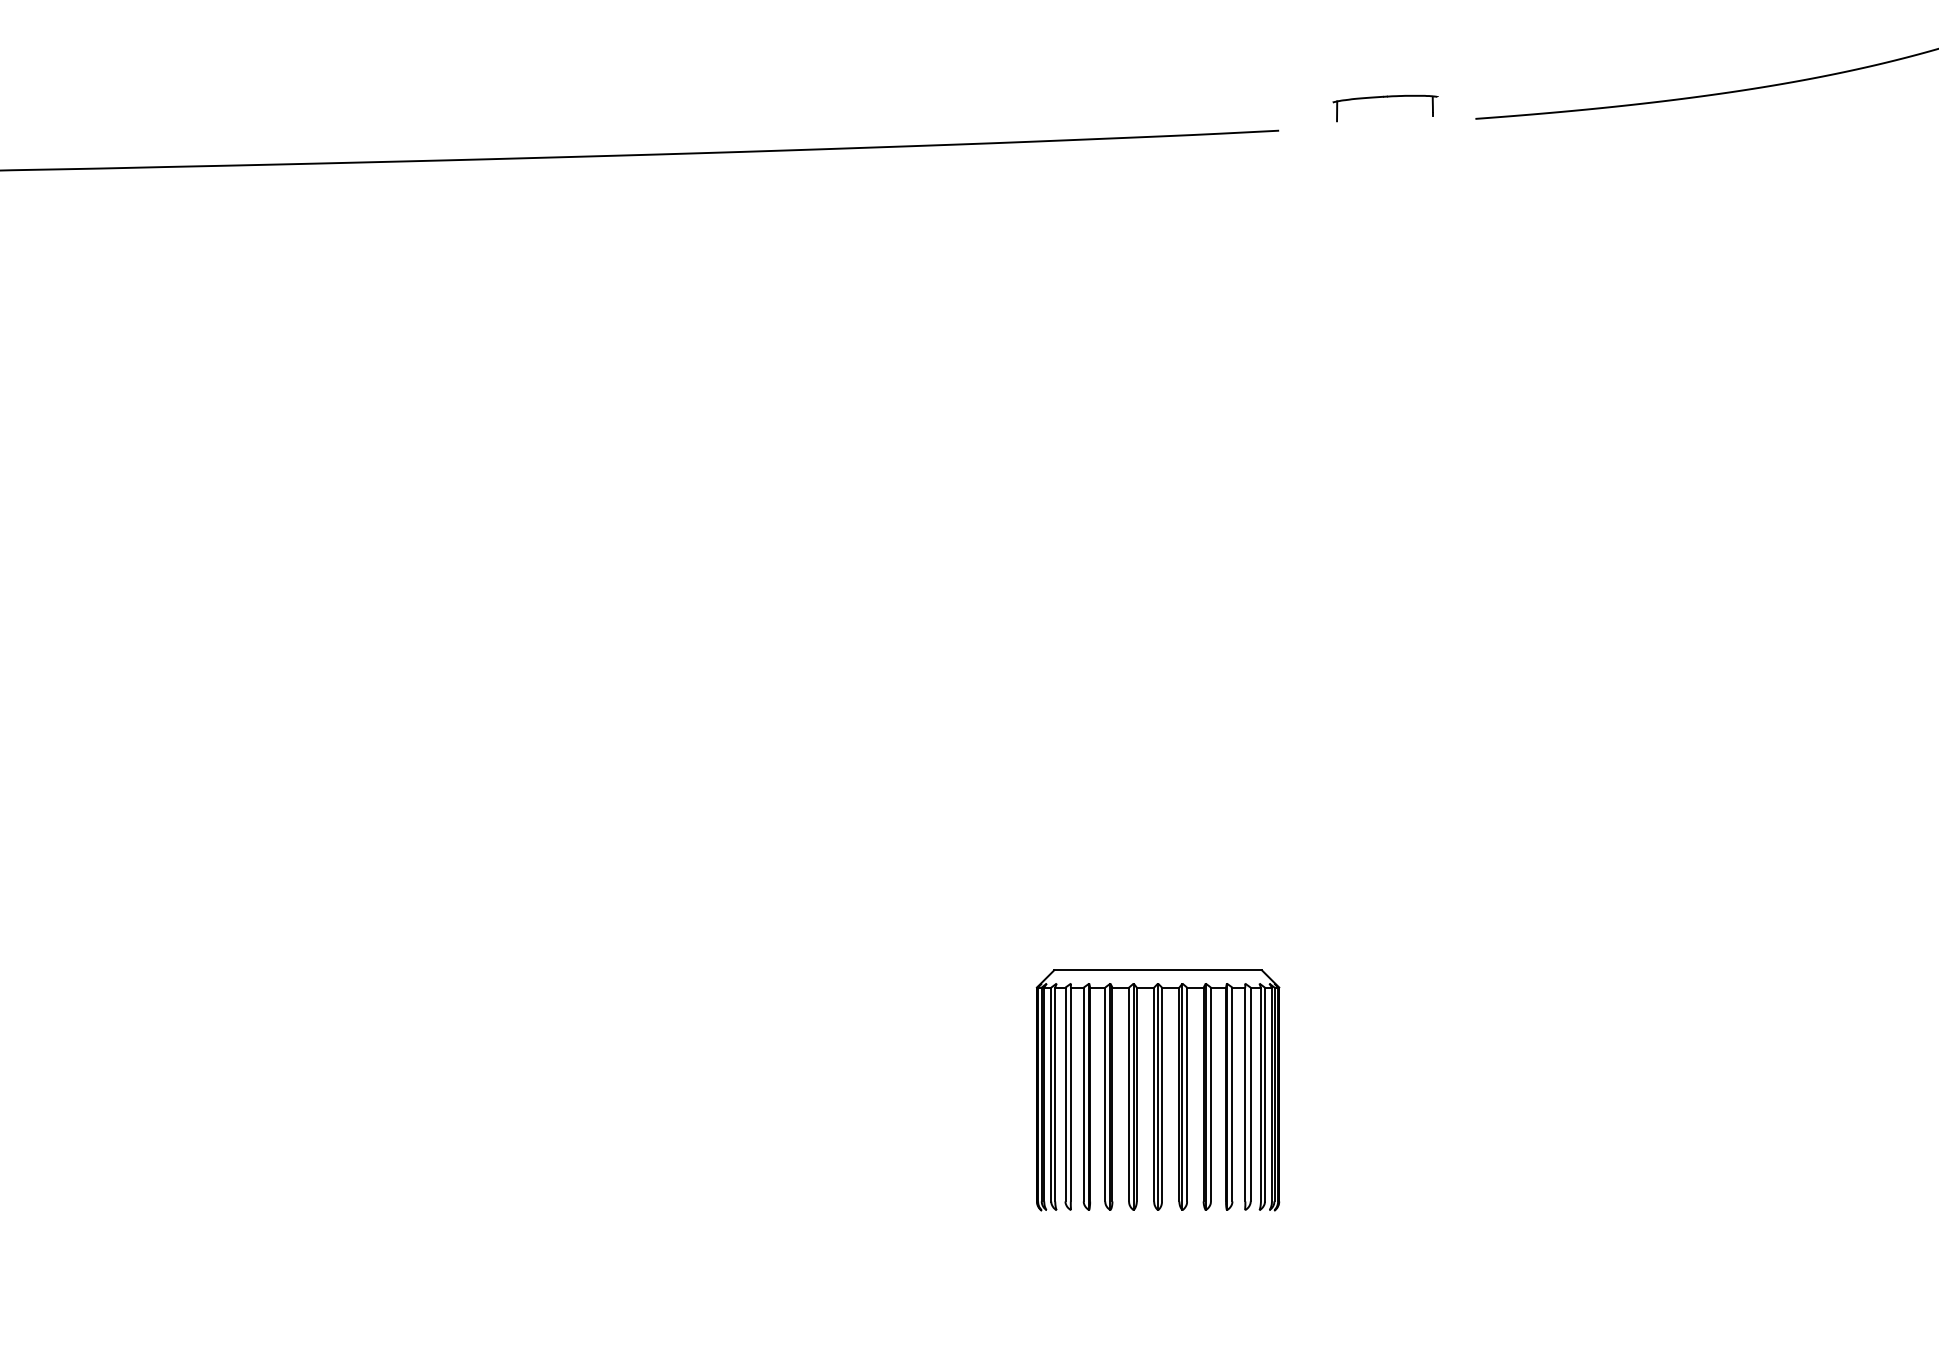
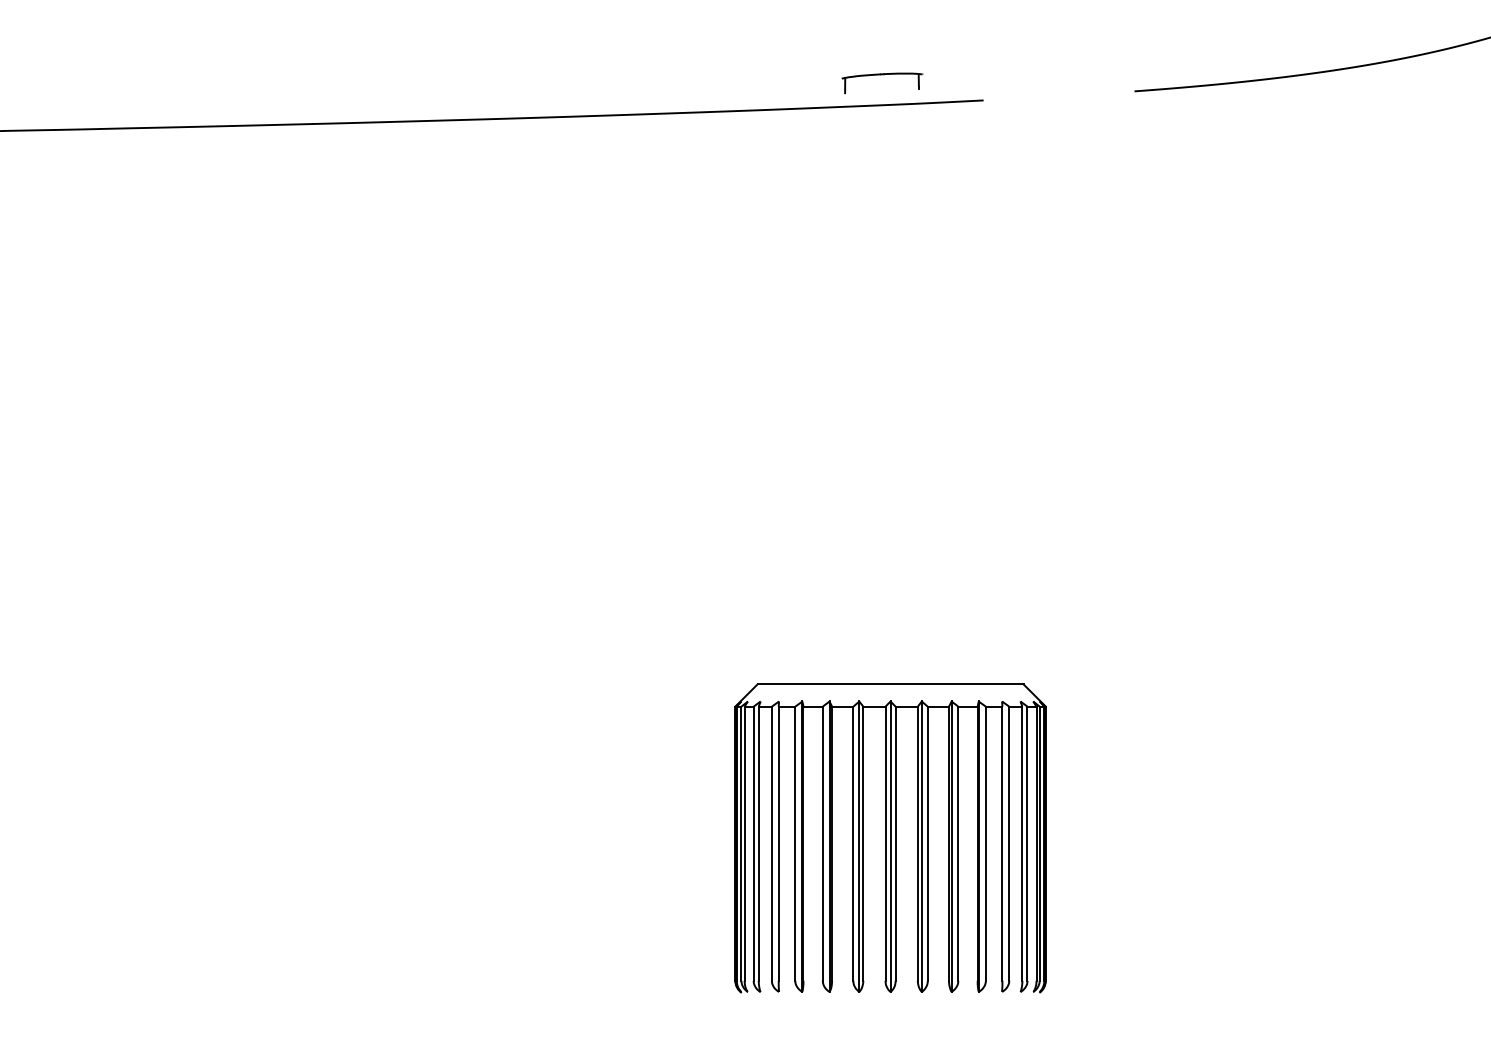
part: (1385, 97) -> (882, 74), moved
part: (1157, 1090) -> (890, 838), size x1.67

